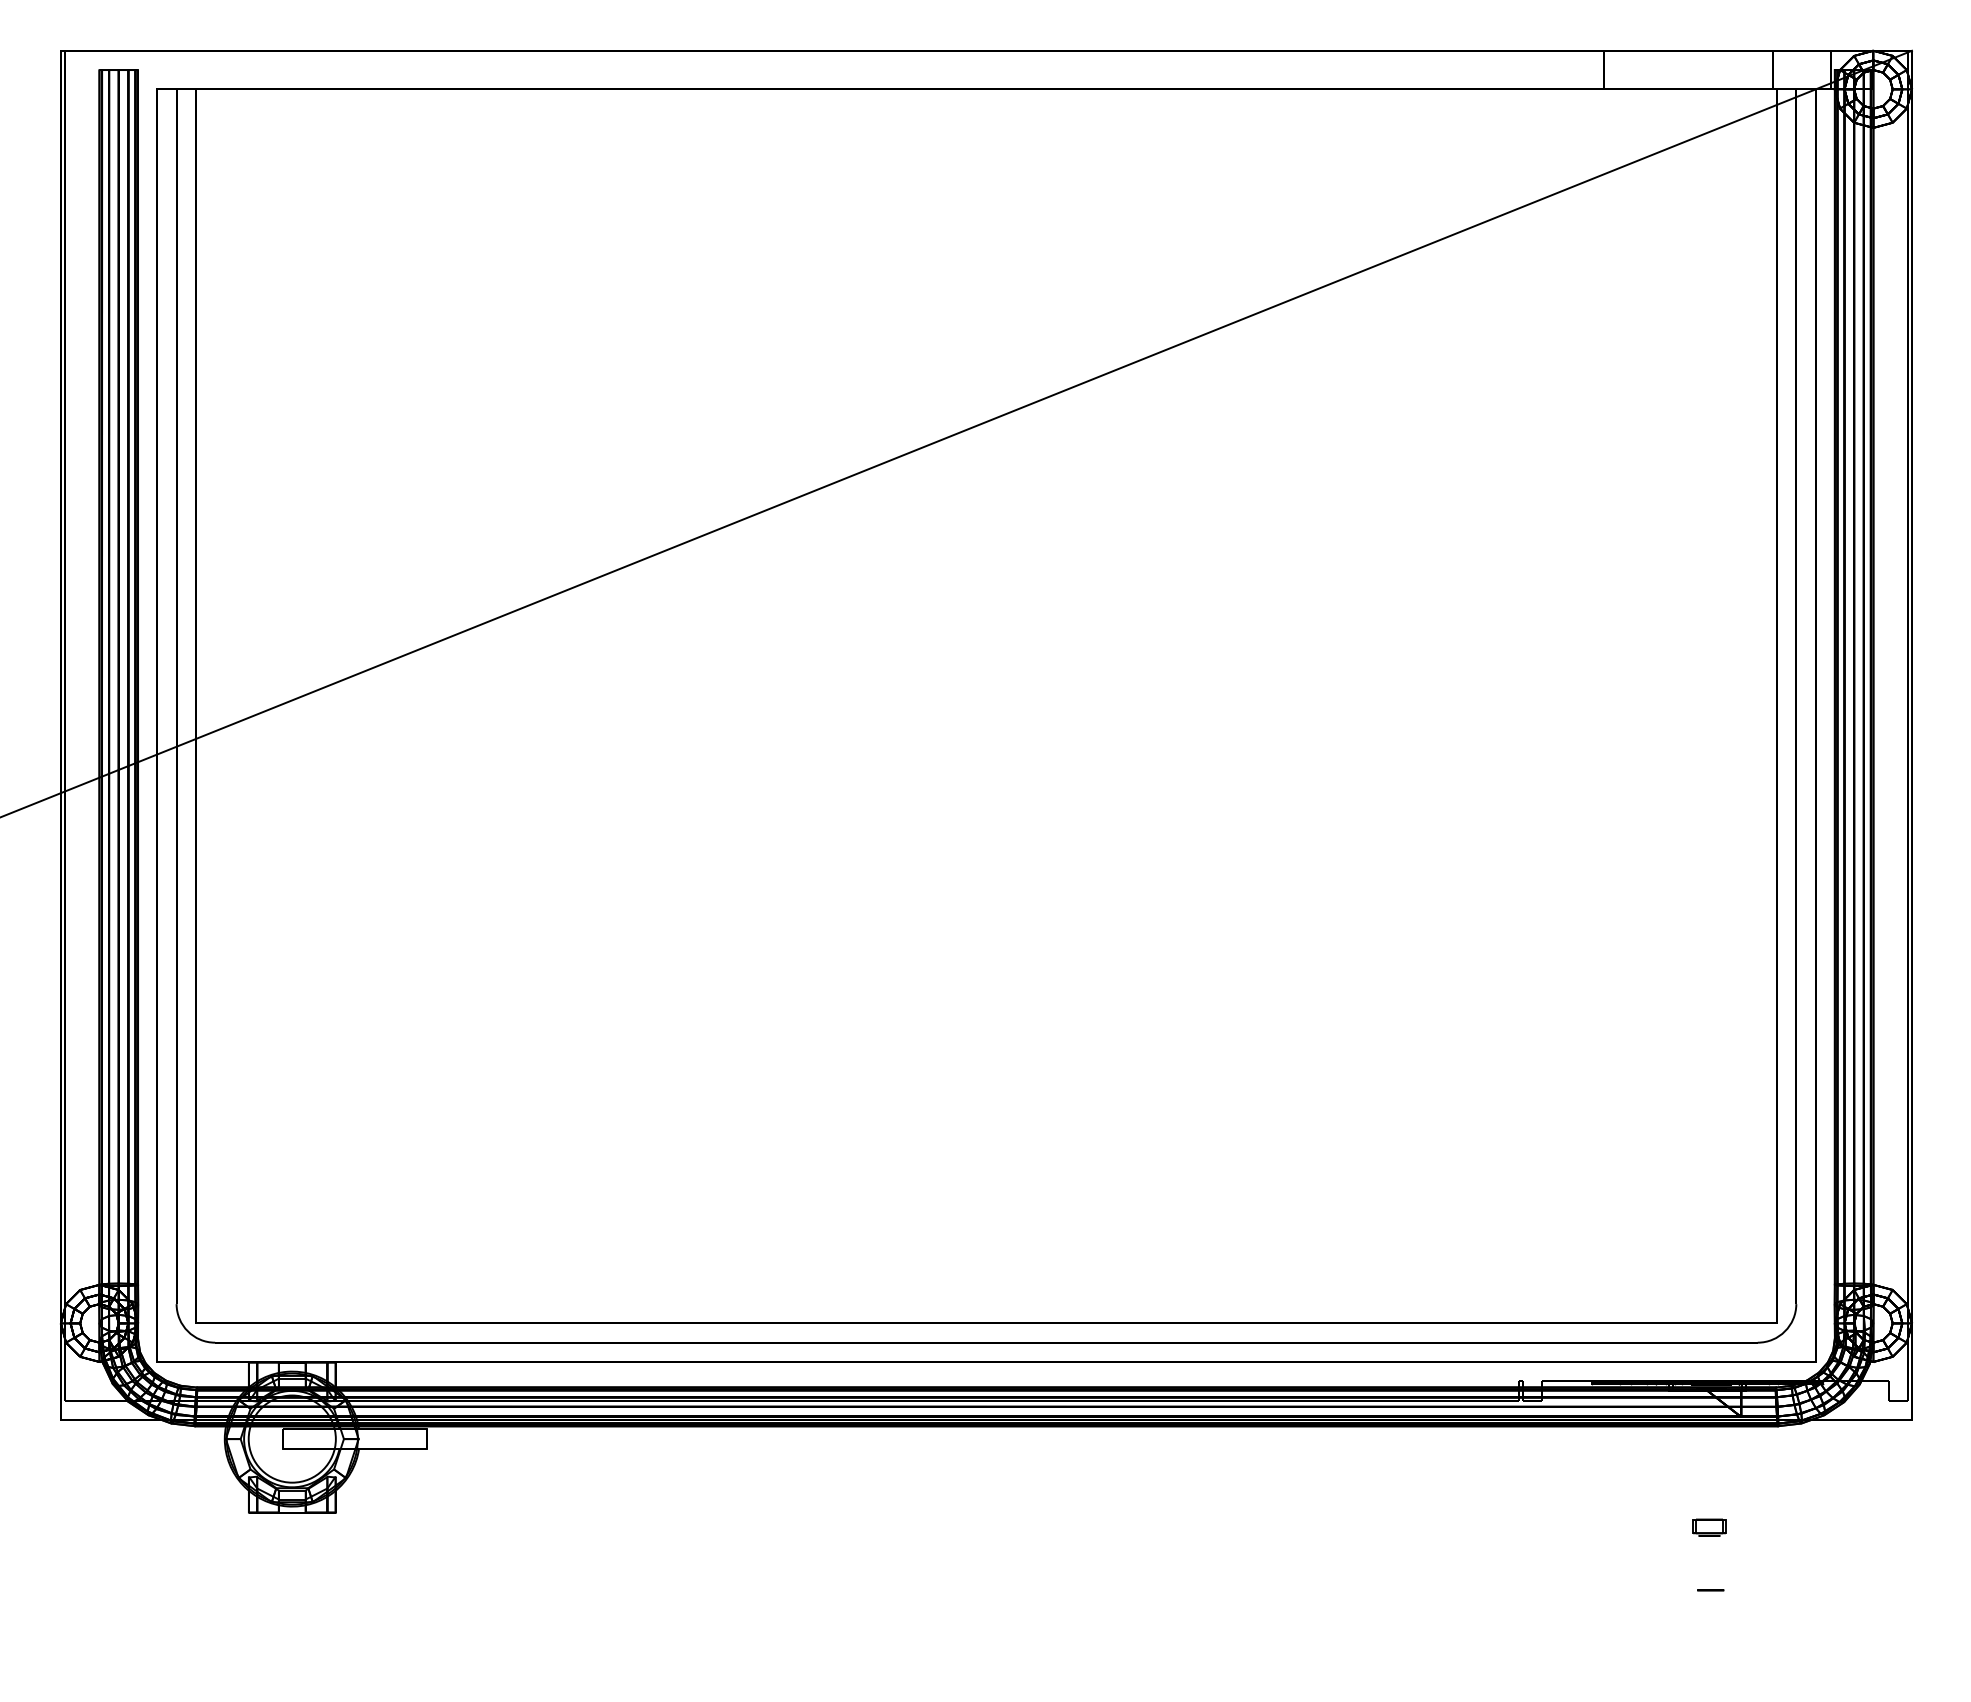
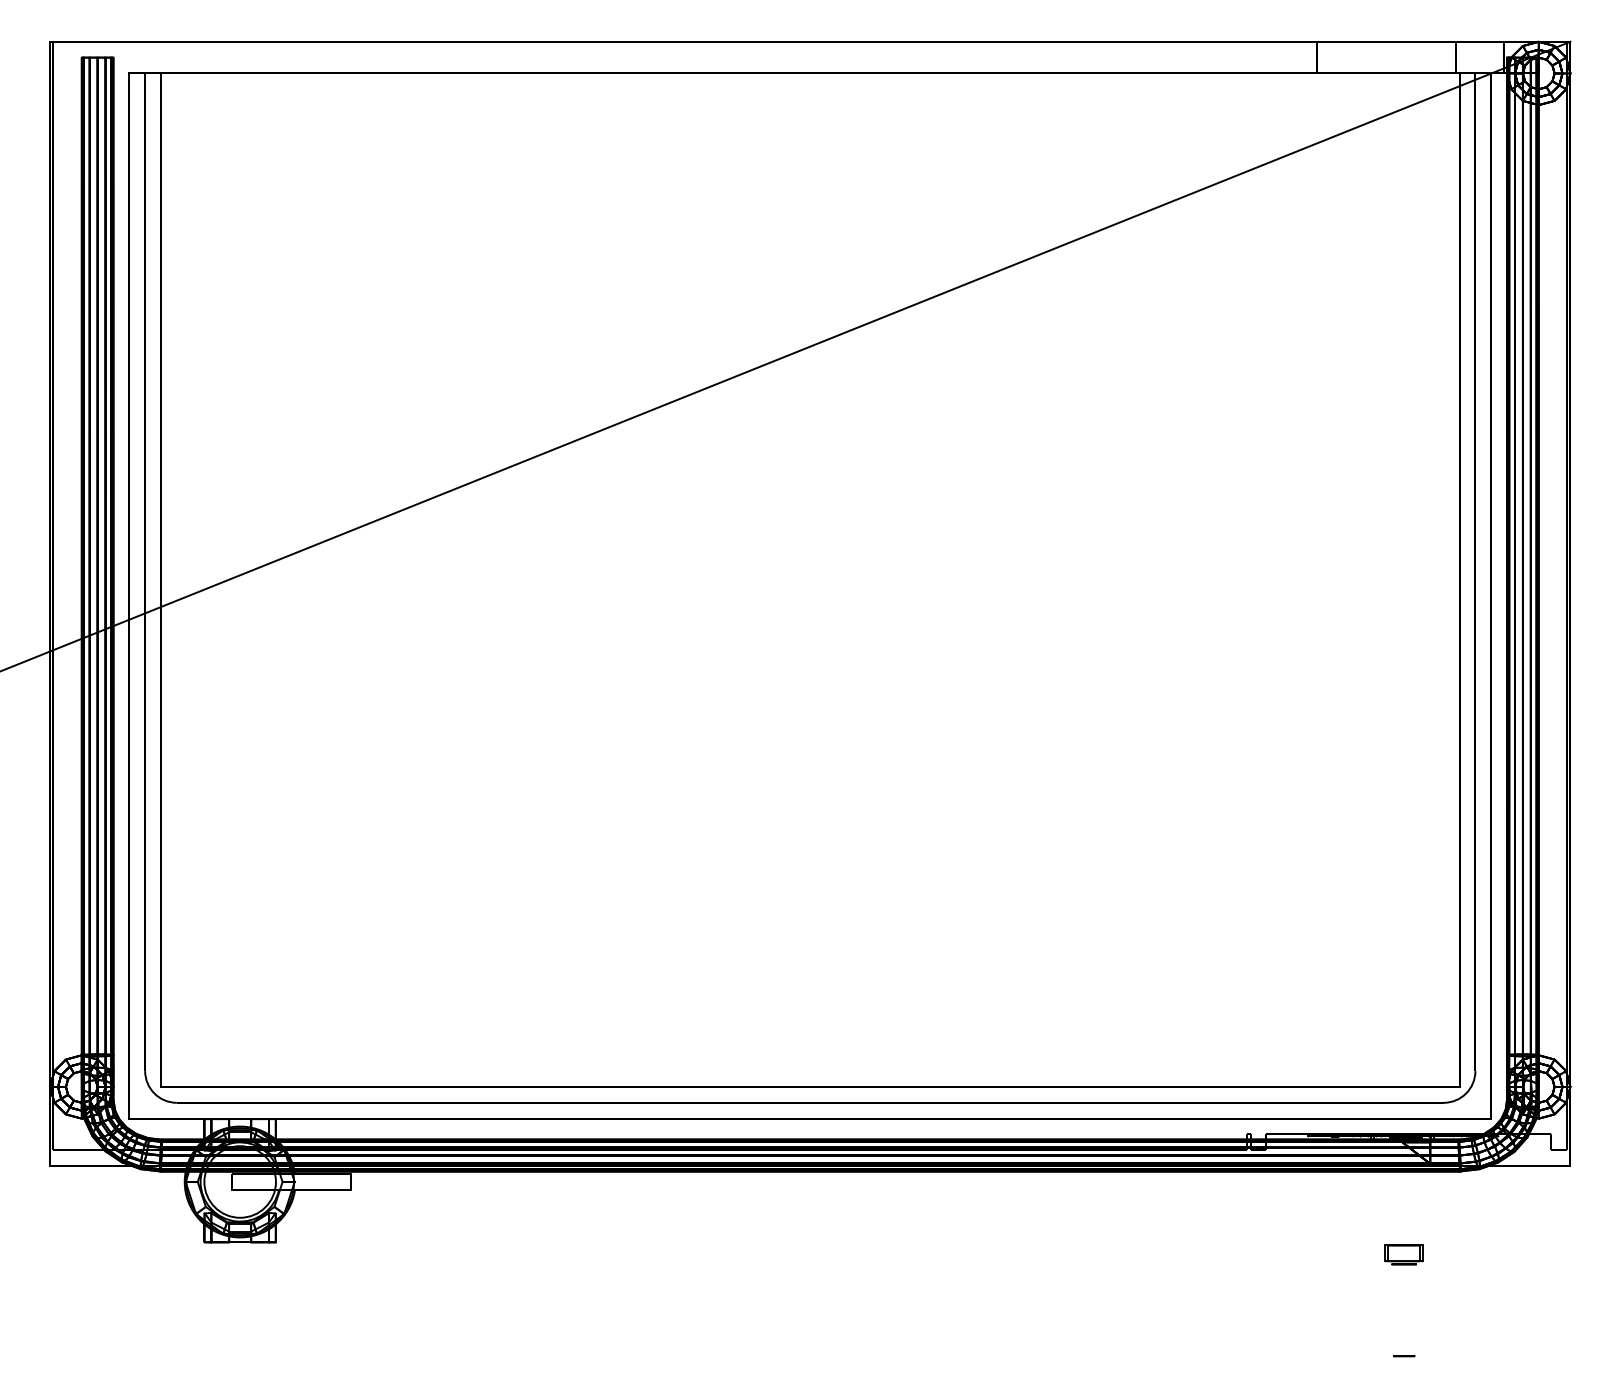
part: (1708, 1527) -> (1403, 1254), size x1.43
circle: (1711, 1590) -> (1404, 1356), moved

